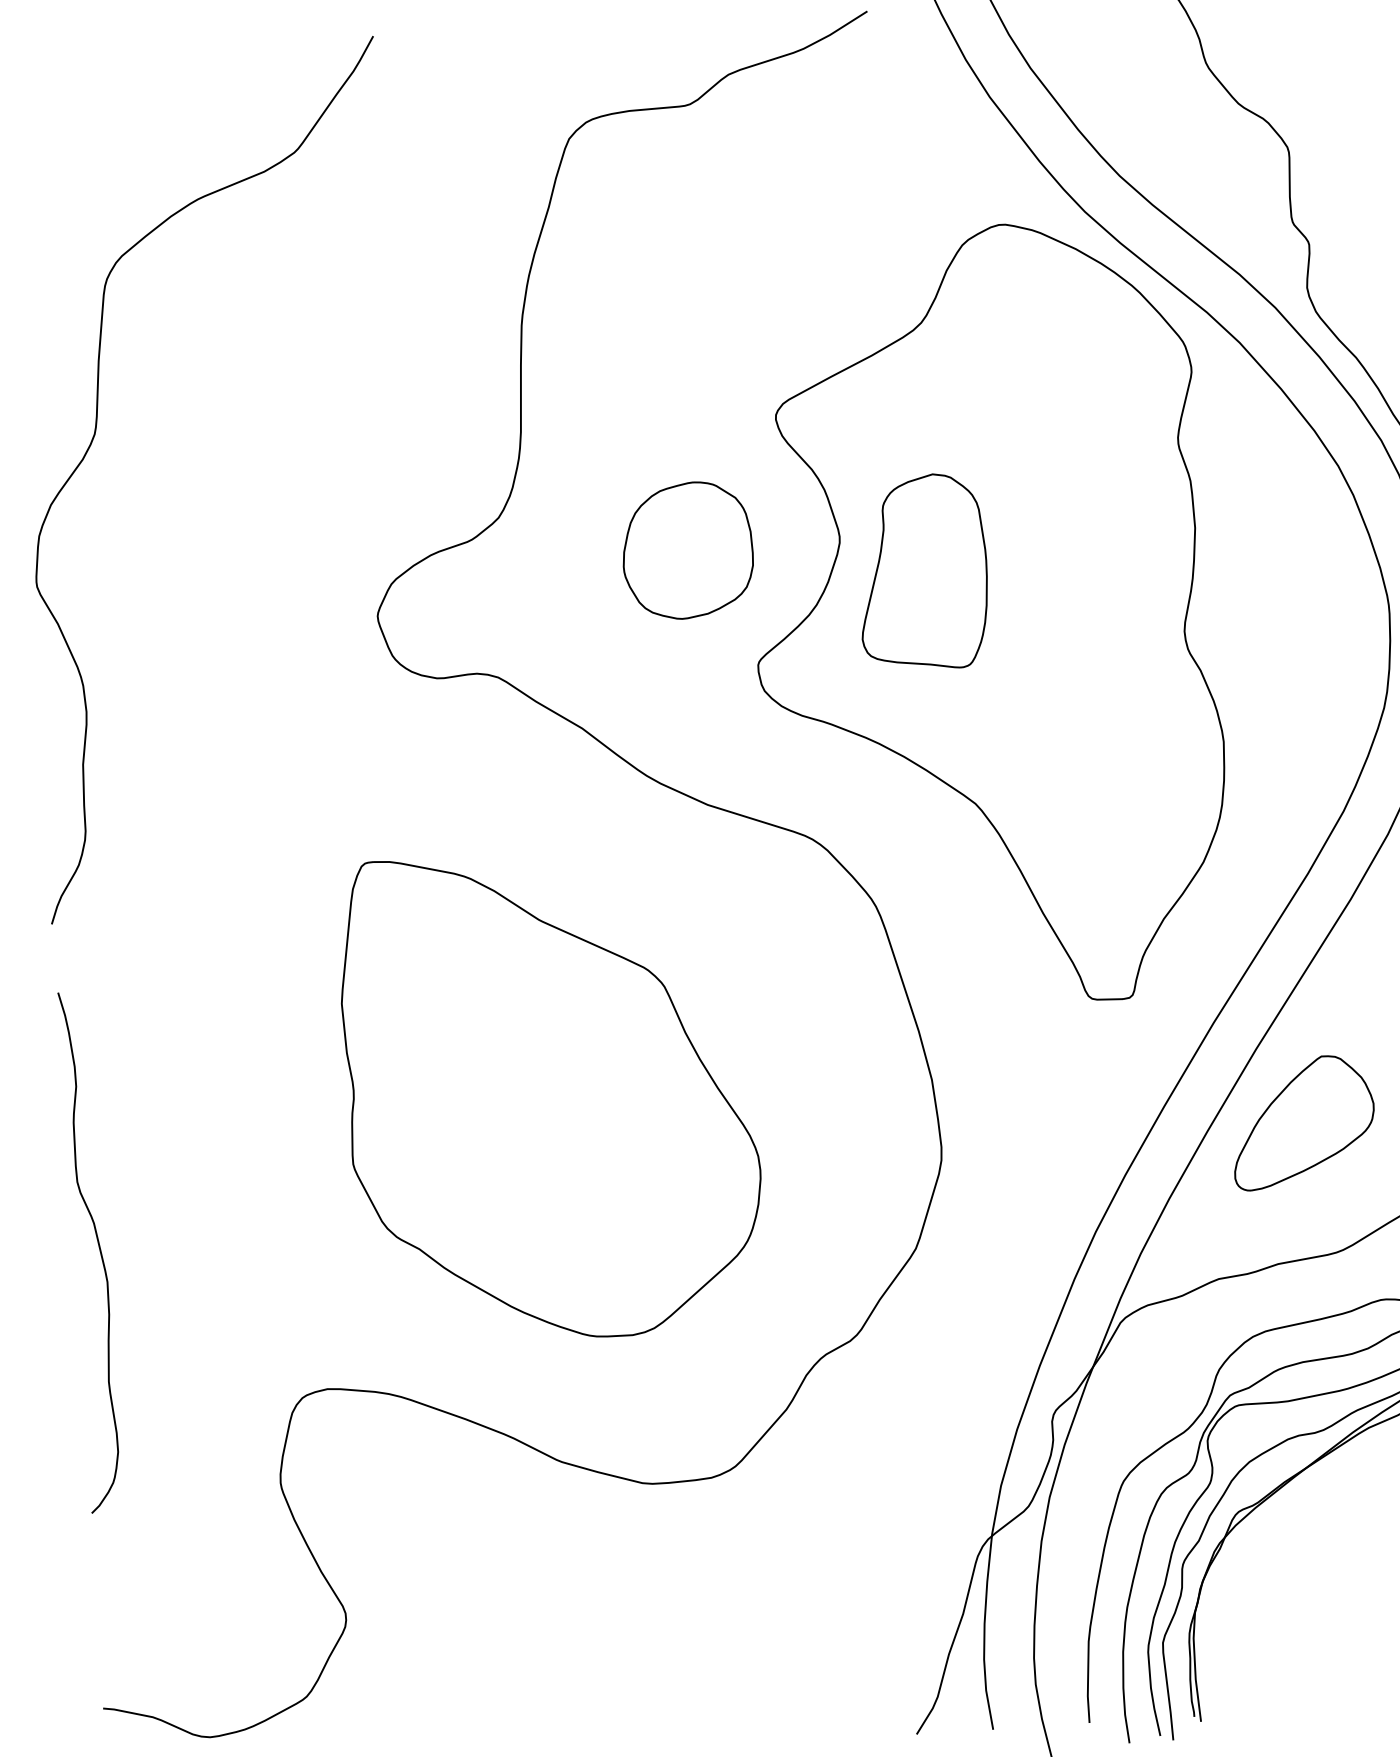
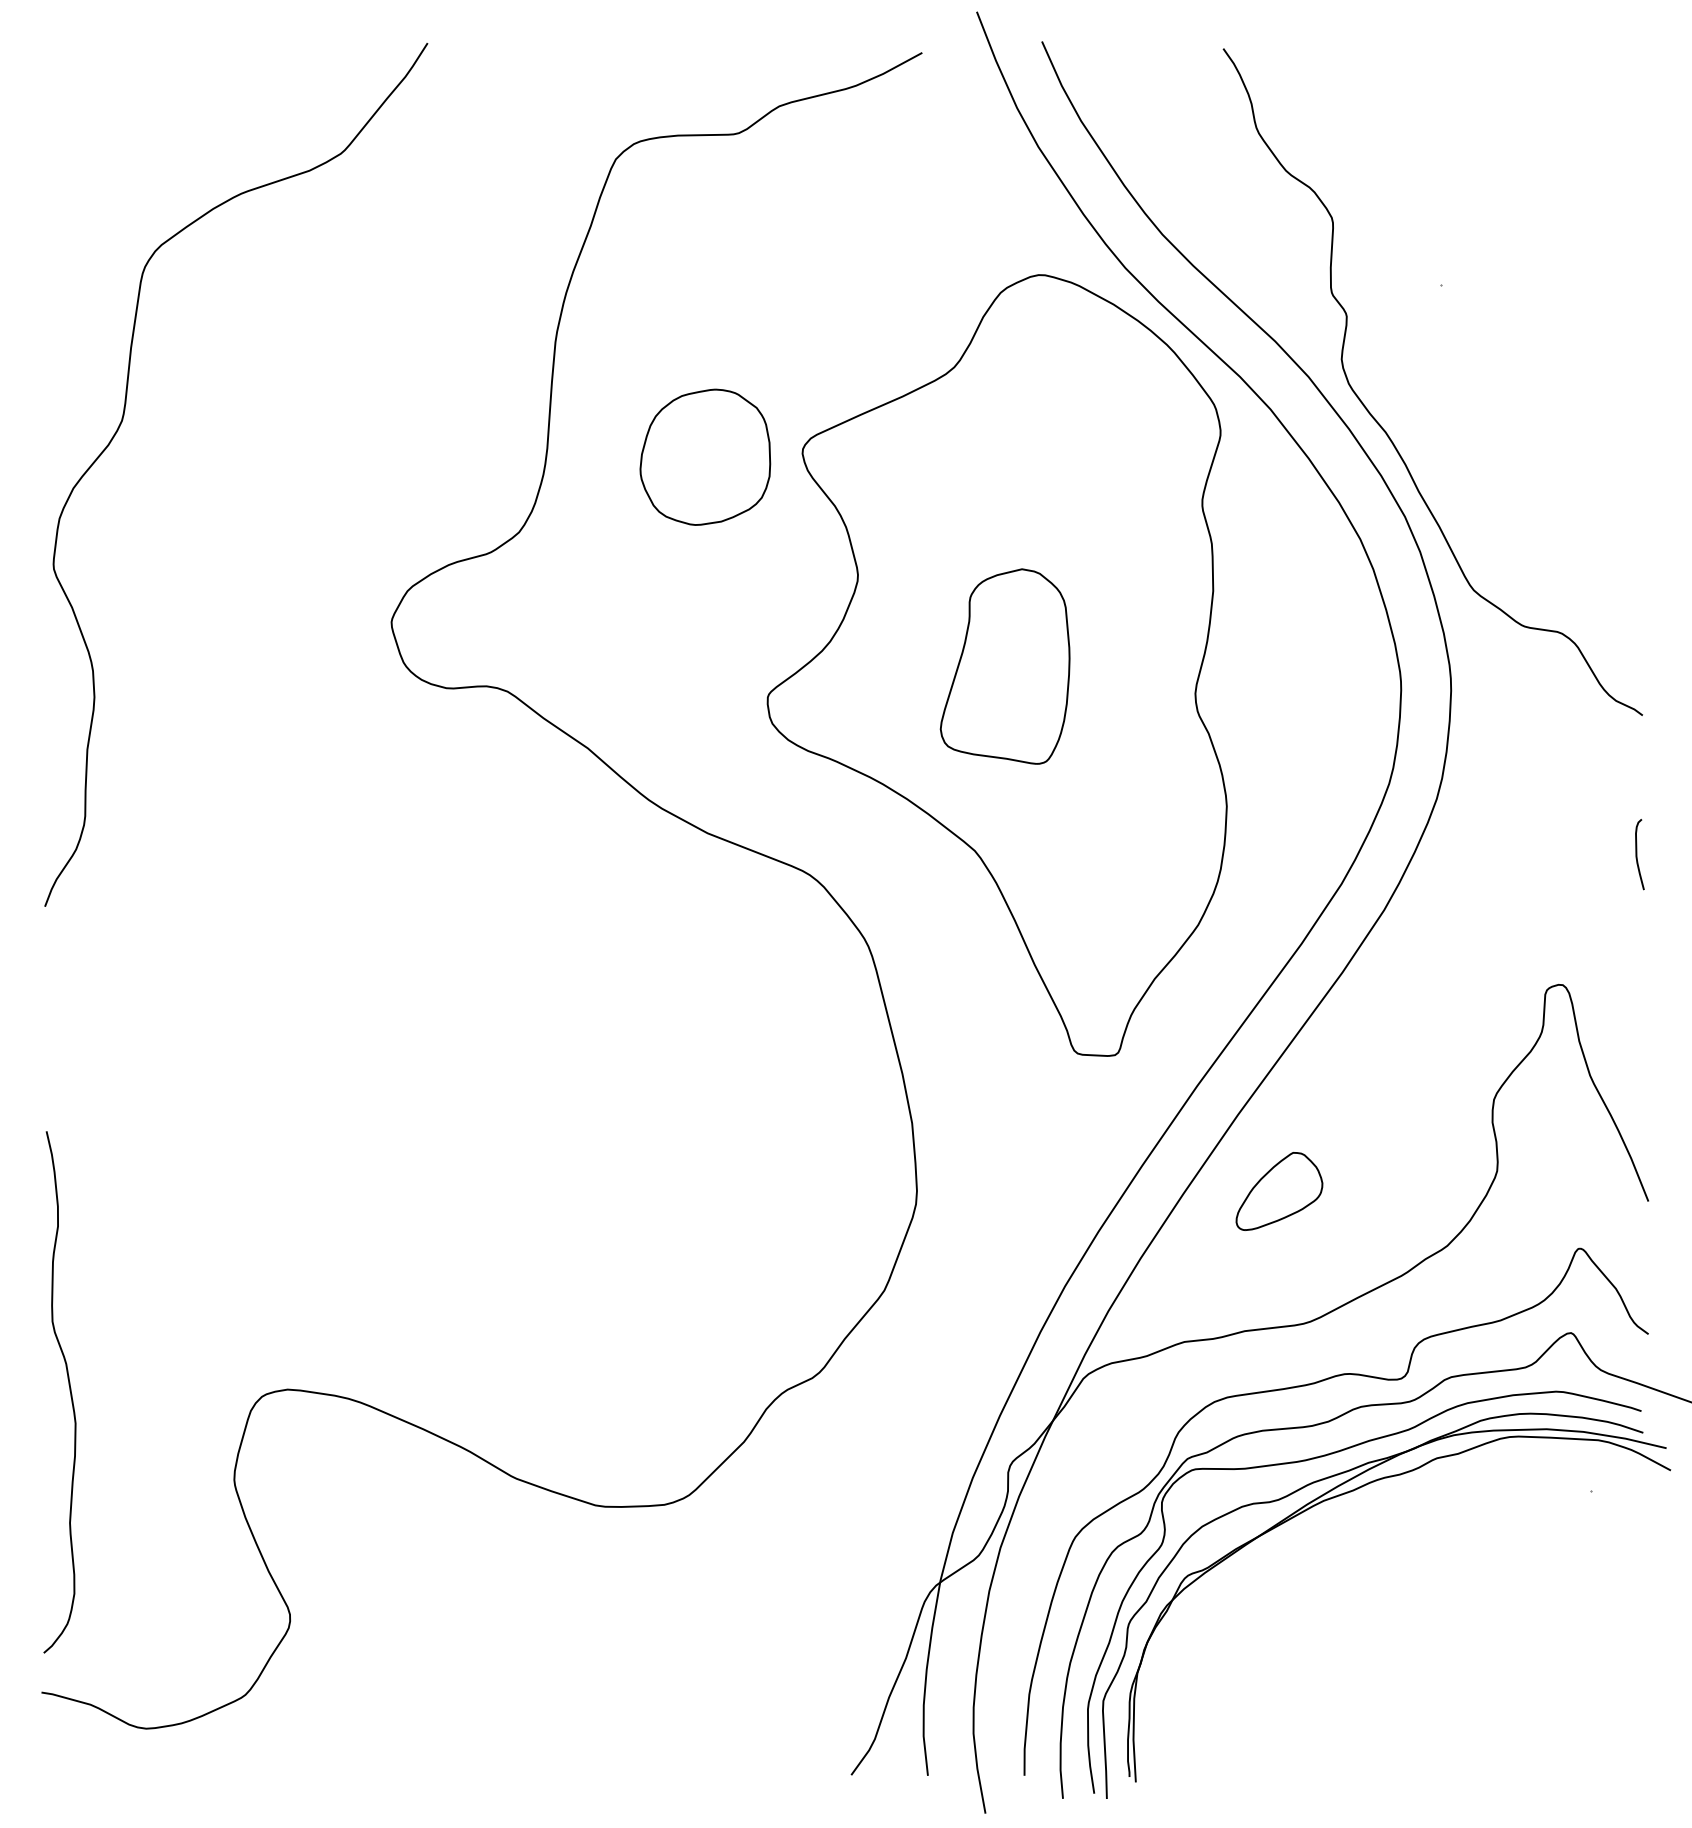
part: (687, 549) -> (705, 456), moved
part: (921, 572) -> (1004, 666), moved
part: (551, 1094) -> (531, 1111), removed
part: (1303, 1122) -> (1279, 1191), size x0.6
curve: (99, 1250) -> (69, 1391), moved

